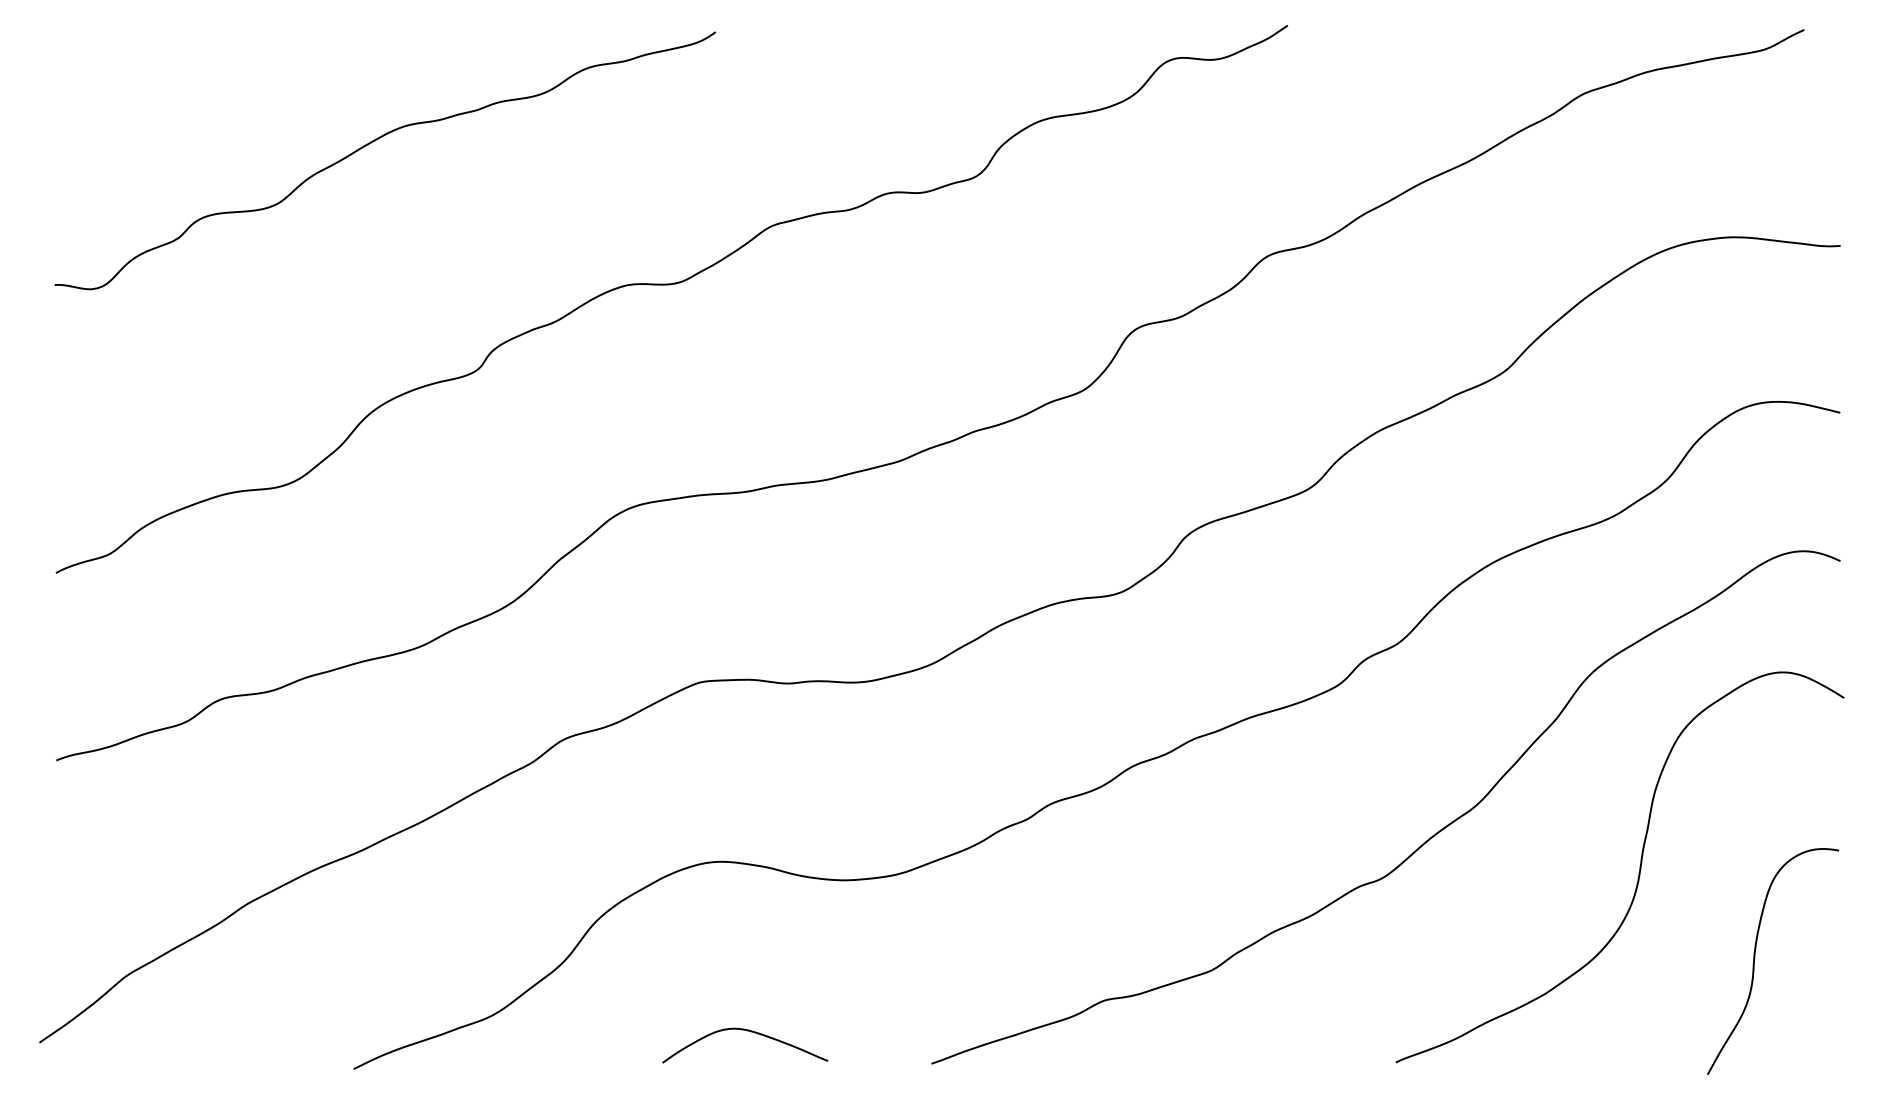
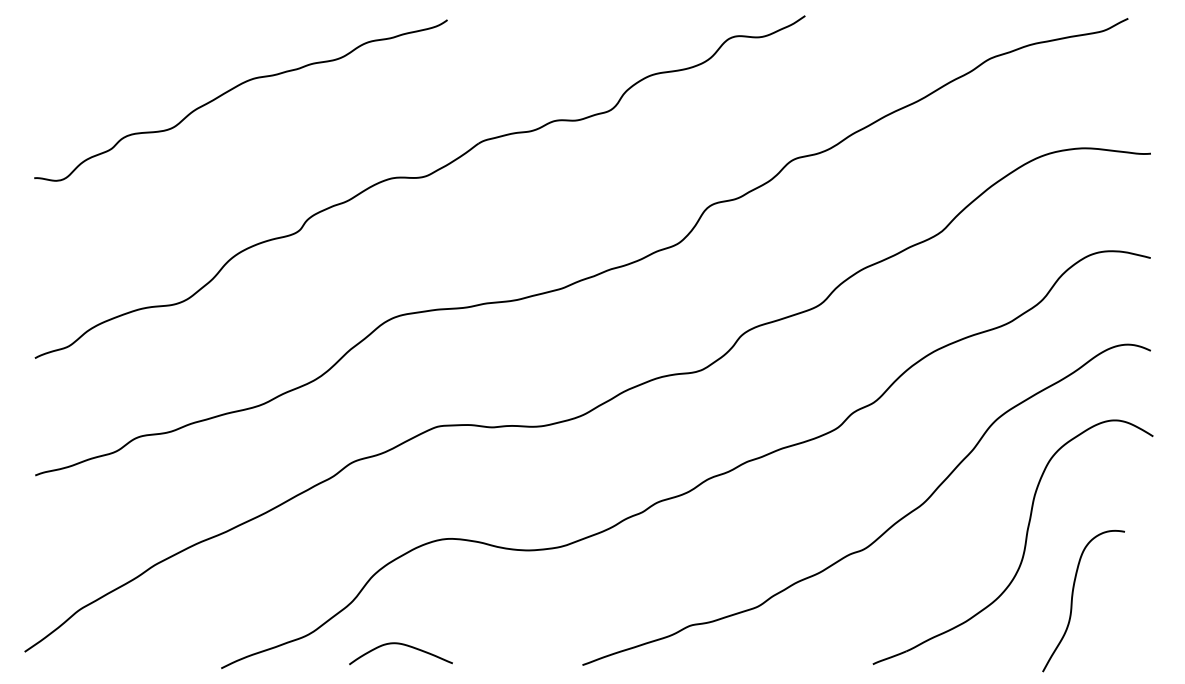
curve: (1755, 961) -> (1072, 601), moved
curve: (747, 1032) -> (402, 645), moved

